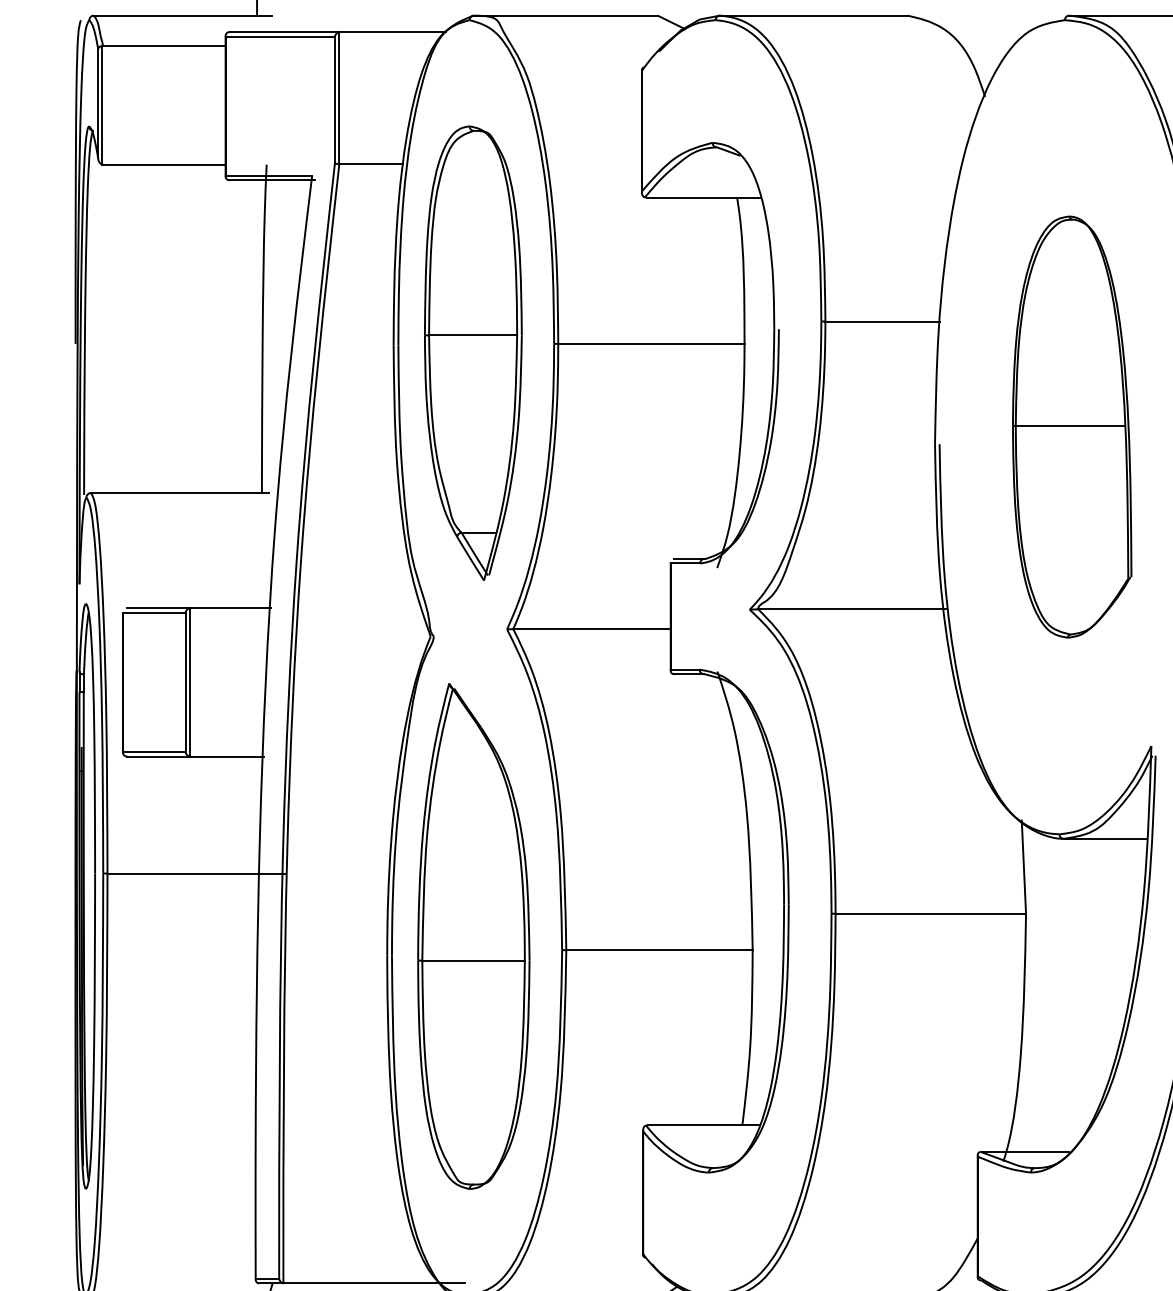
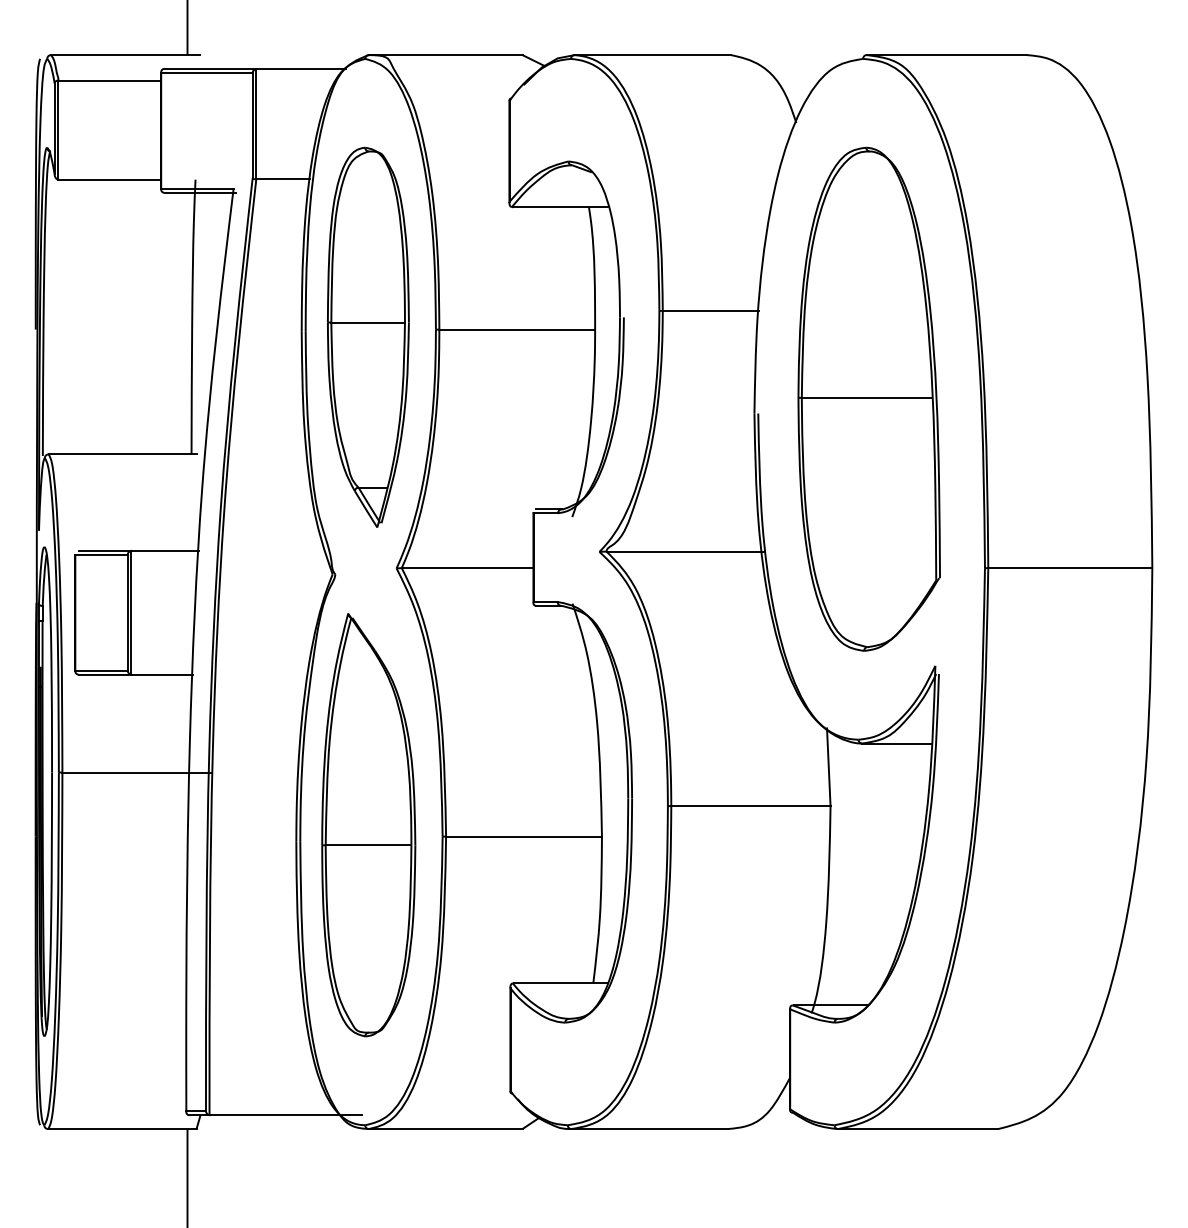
part: (1071, 426) -> (868, 398), size x1.43

